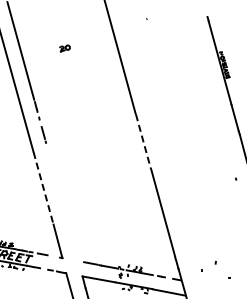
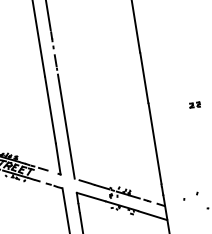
line: (143, 142) -> (144, 78), dashed -> solid
part: (202, 164) -> (194, 104), added
line: (43, 188) -> (50, 110), dashed -> solid
line: (62, 204) -> (65, 126), added

